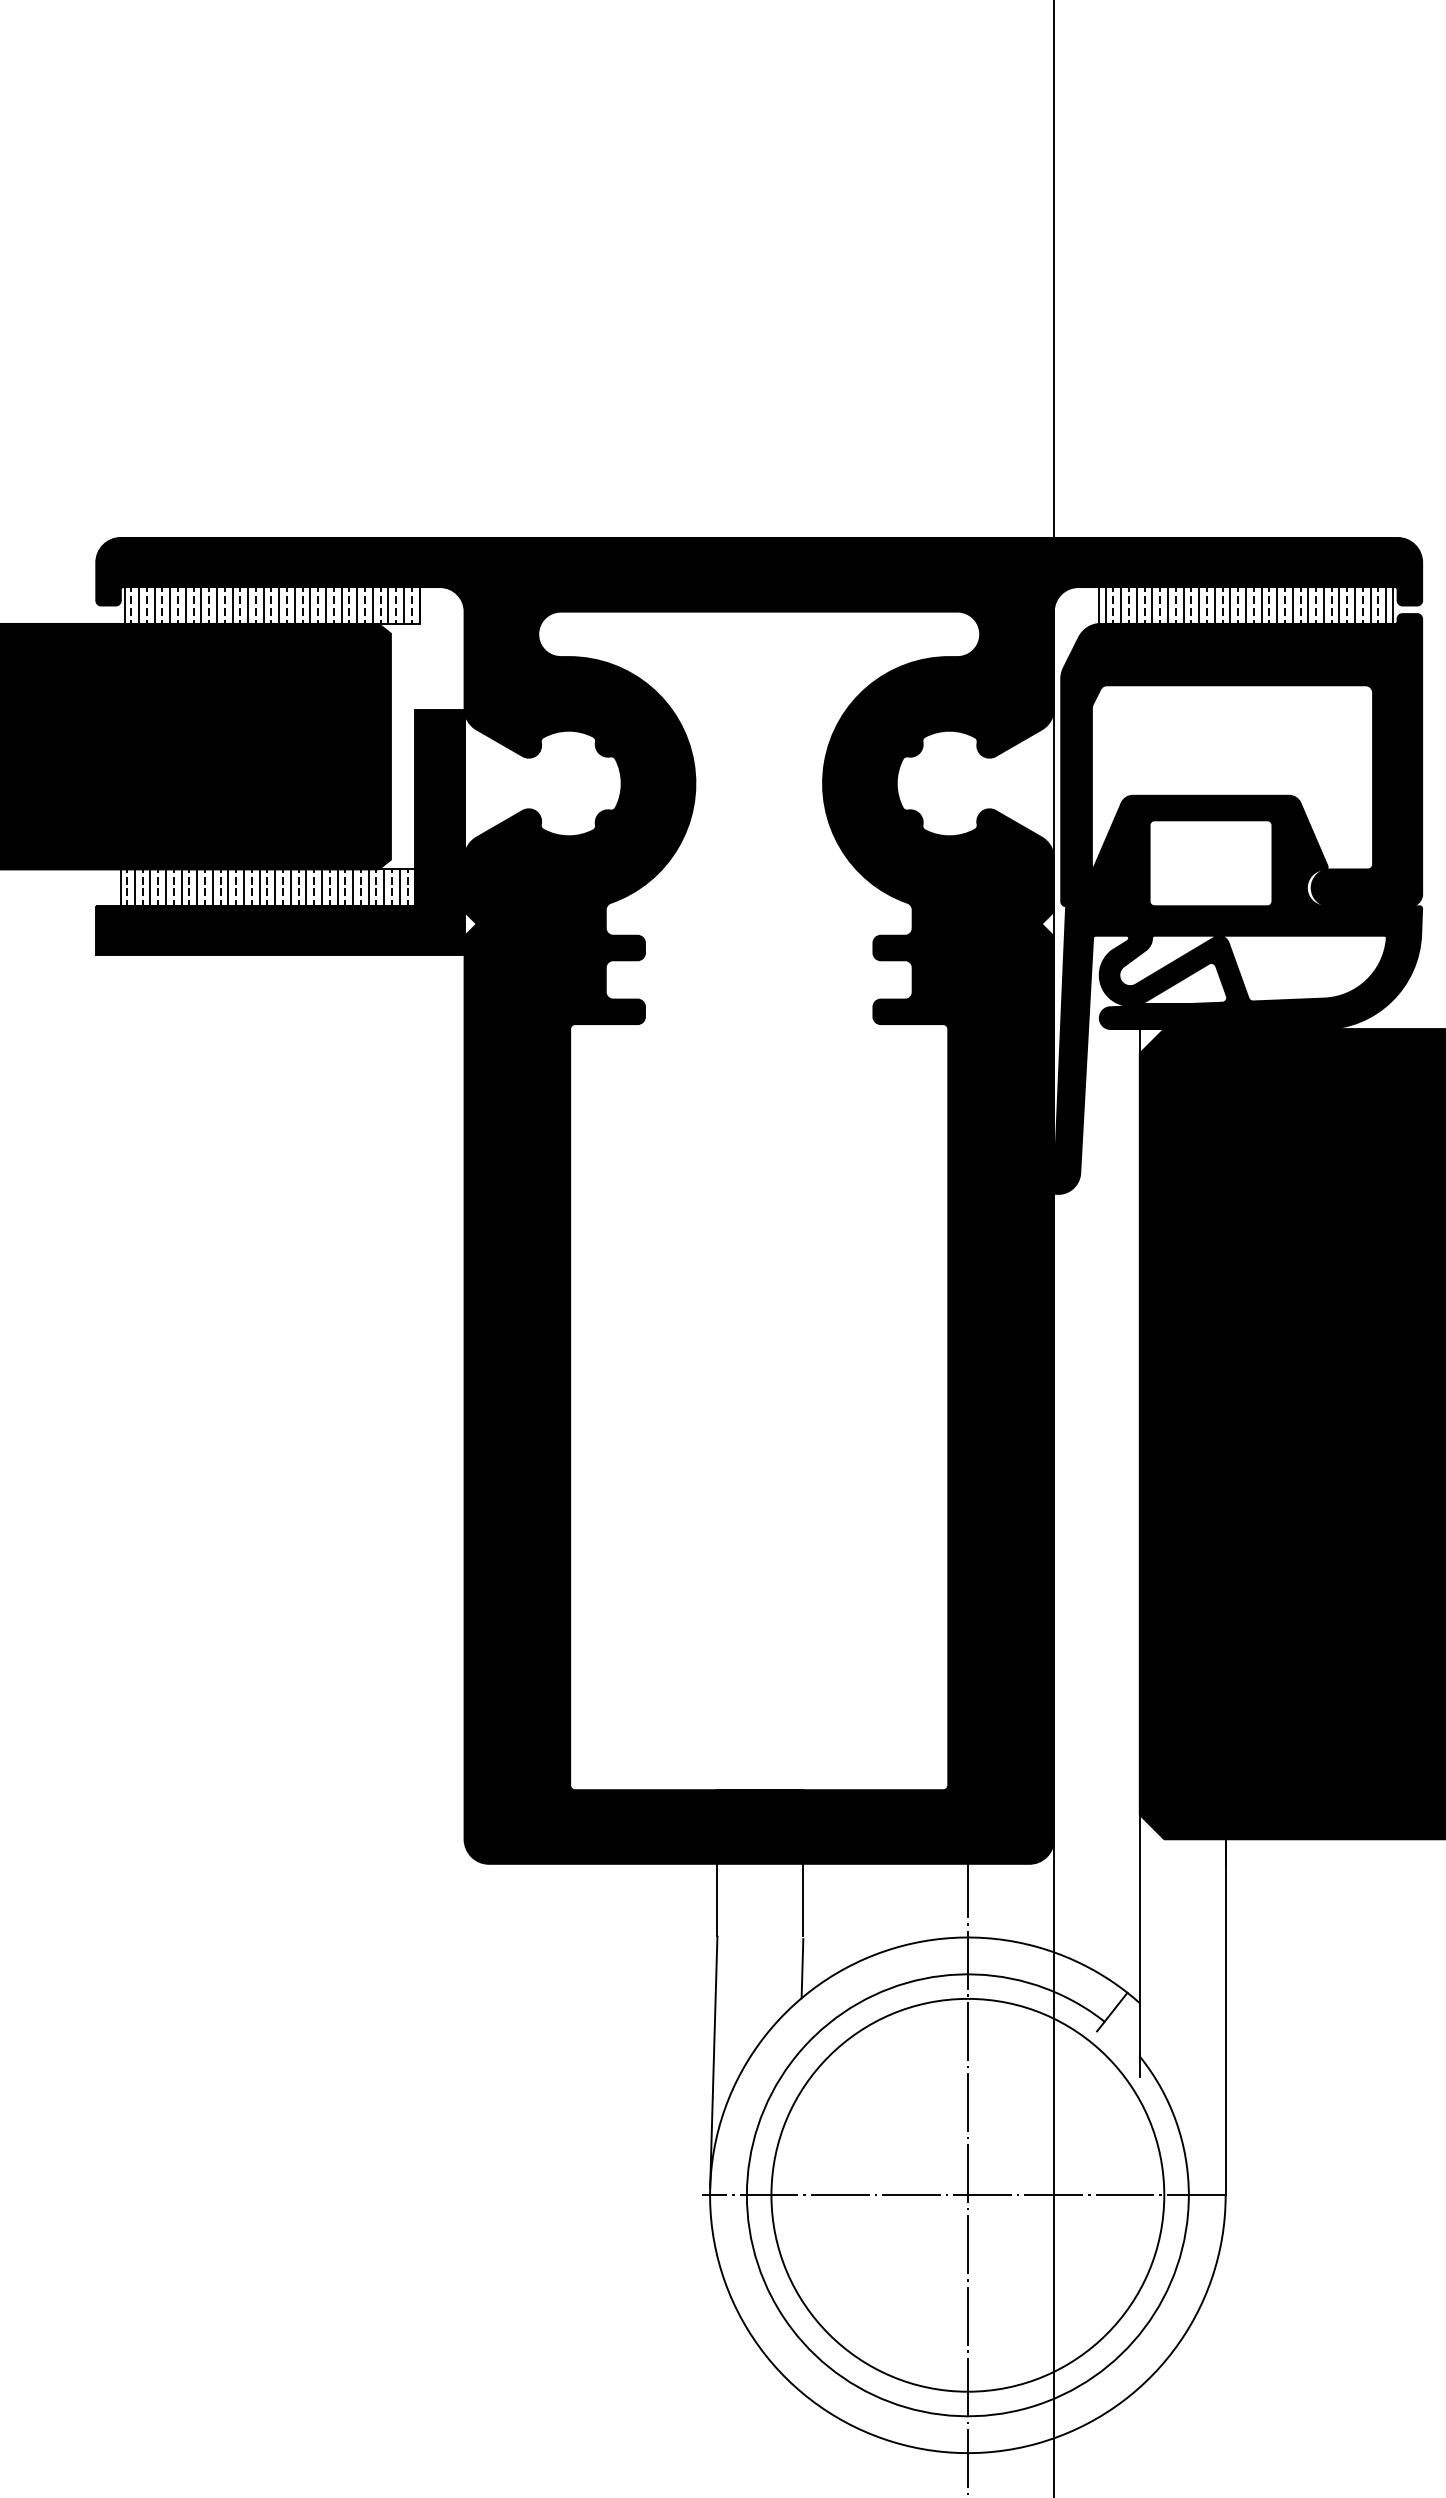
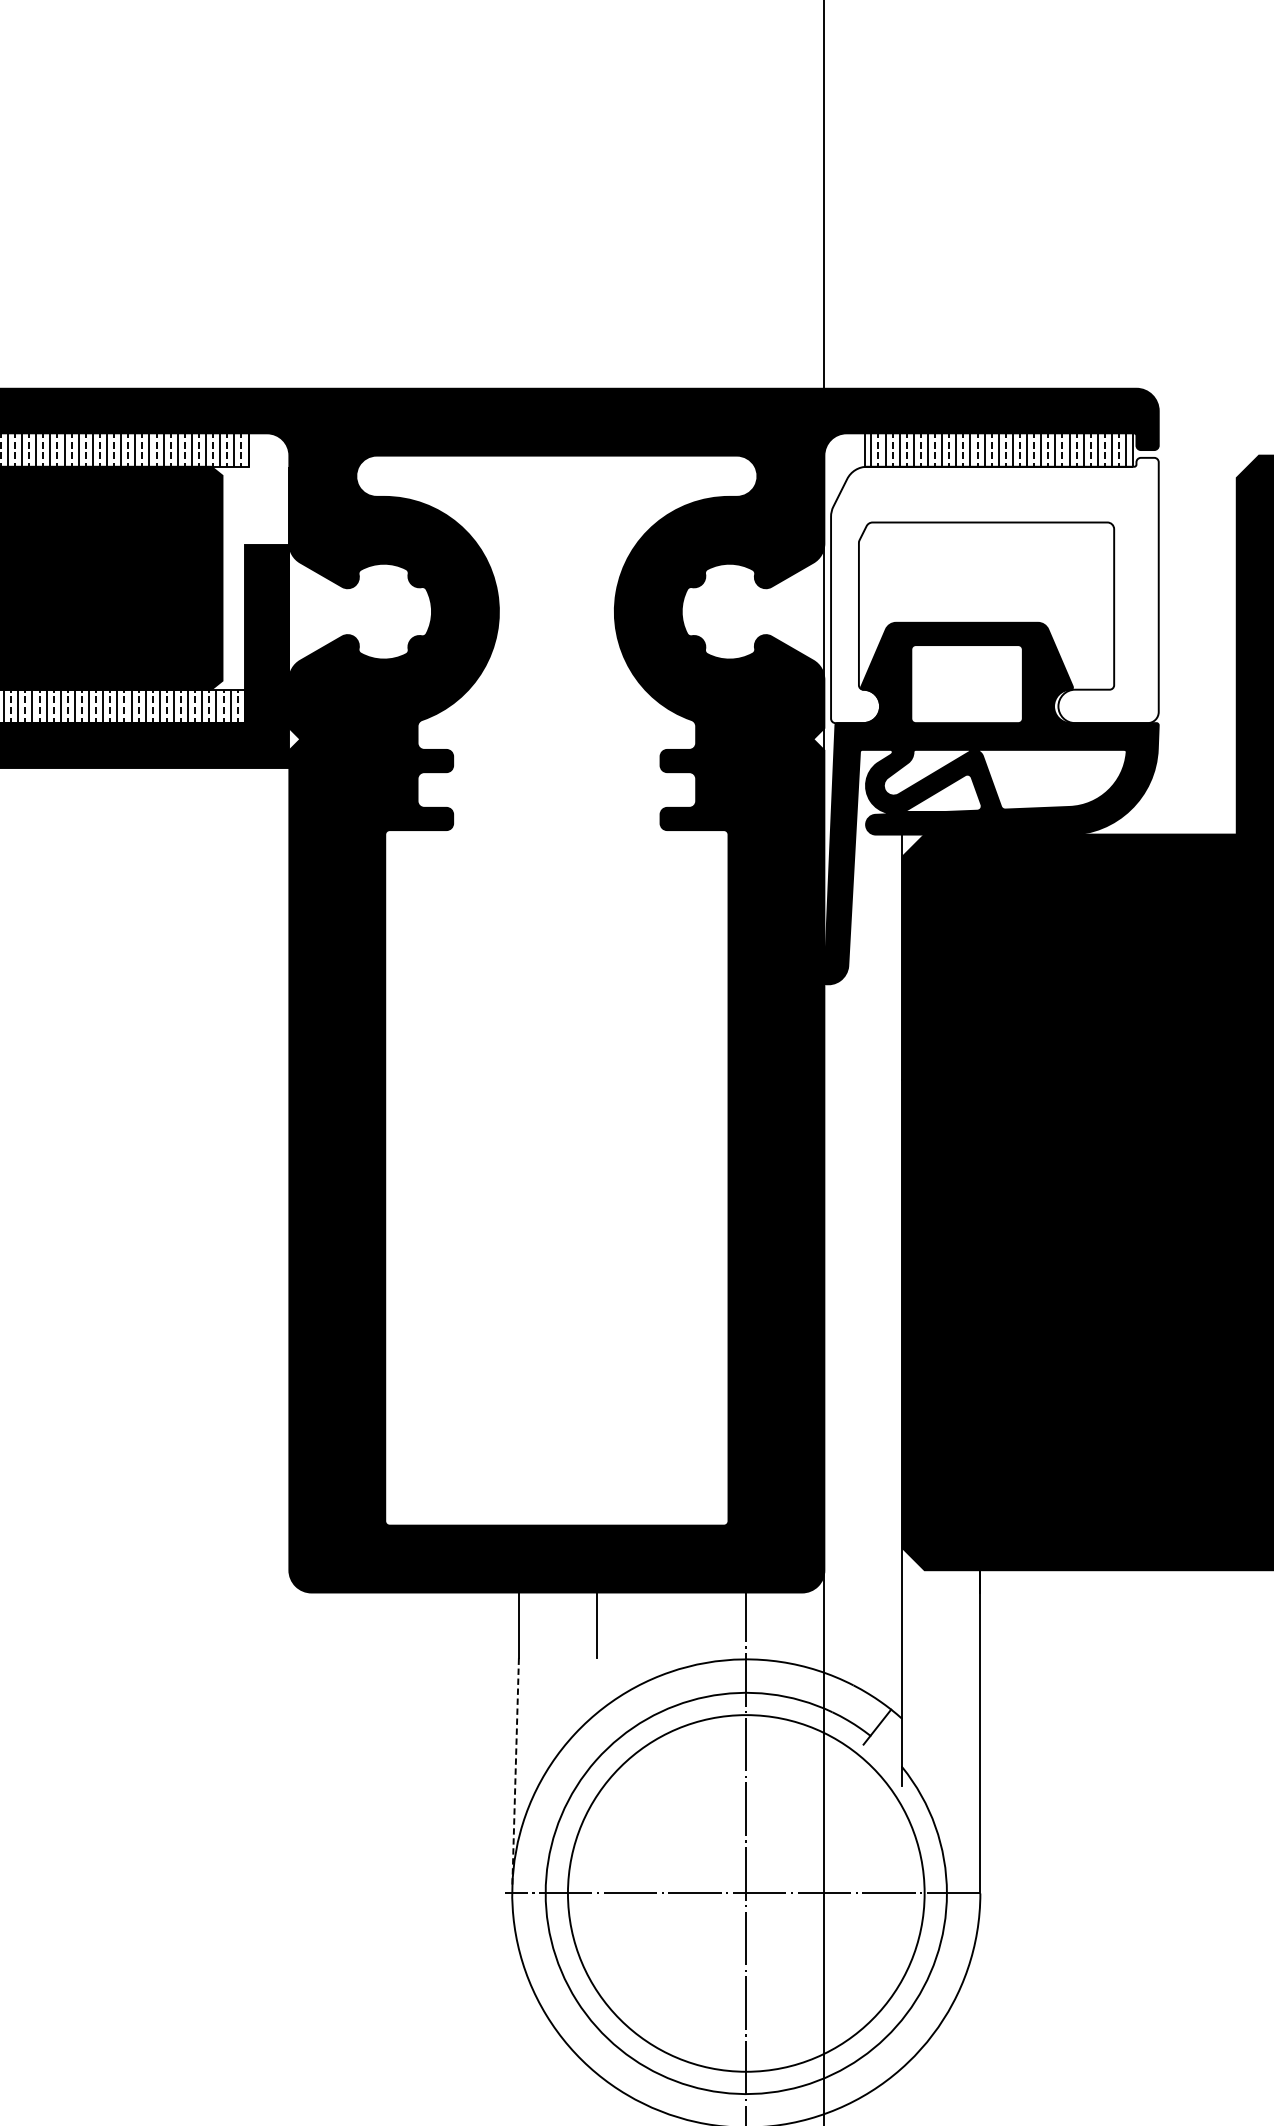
fill: (1241, 760) -> (994, 590), removed
line: (802, 1968) -> (596, 1687), removed
line: (713, 2062) -> (515, 1772), solid -> dashed

